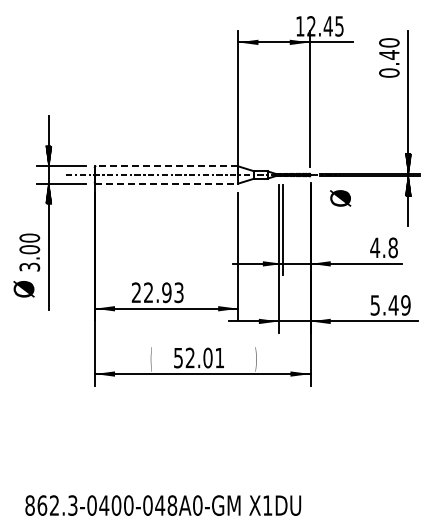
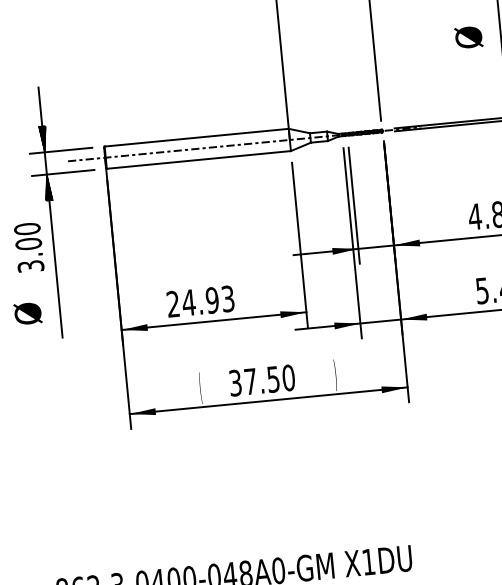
line: (166, 166) -> (196, 137), dashed -> solid
line: (167, 183) -> (199, 159), dashed -> solid
text: (340, 198) -> (468, 37), moved
text: (29, 252) -> (28, 247), moved
text: (148, 292) -> (188, 302), 22.93 -> 24.93
text: (199, 357) -> (262, 379), 52.01 -> 37.50

